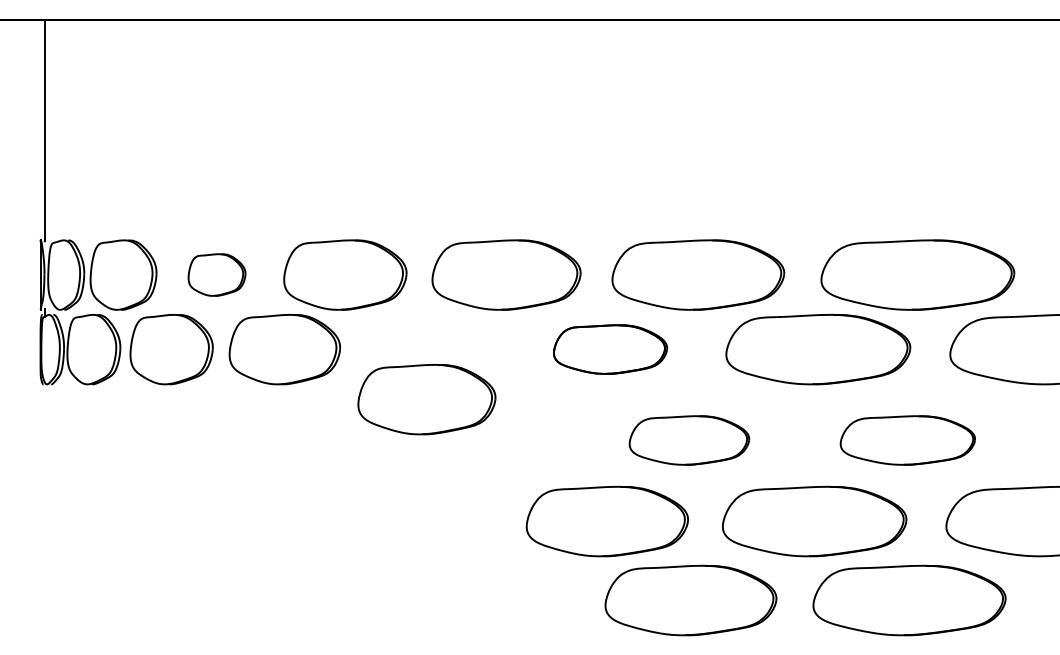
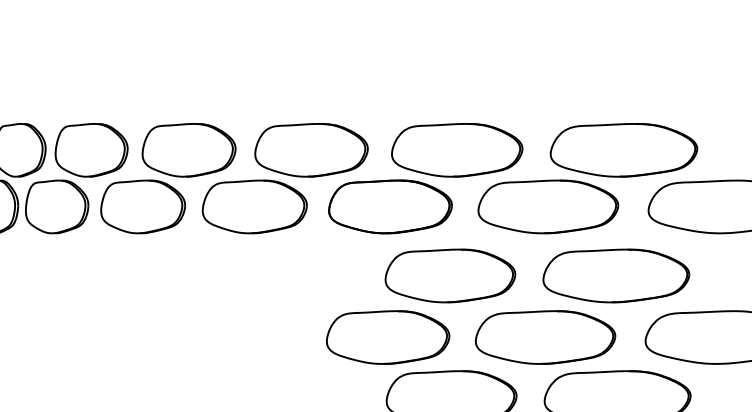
part: (216, 274) -> (91, 149), size x1.67
part: (610, 349) -> (390, 206), size x1.43
part: (426, 399) -> (254, 206), moved
part: (689, 440) -> (450, 275), size x1.43
part: (907, 440) -> (616, 275), size x1.43

